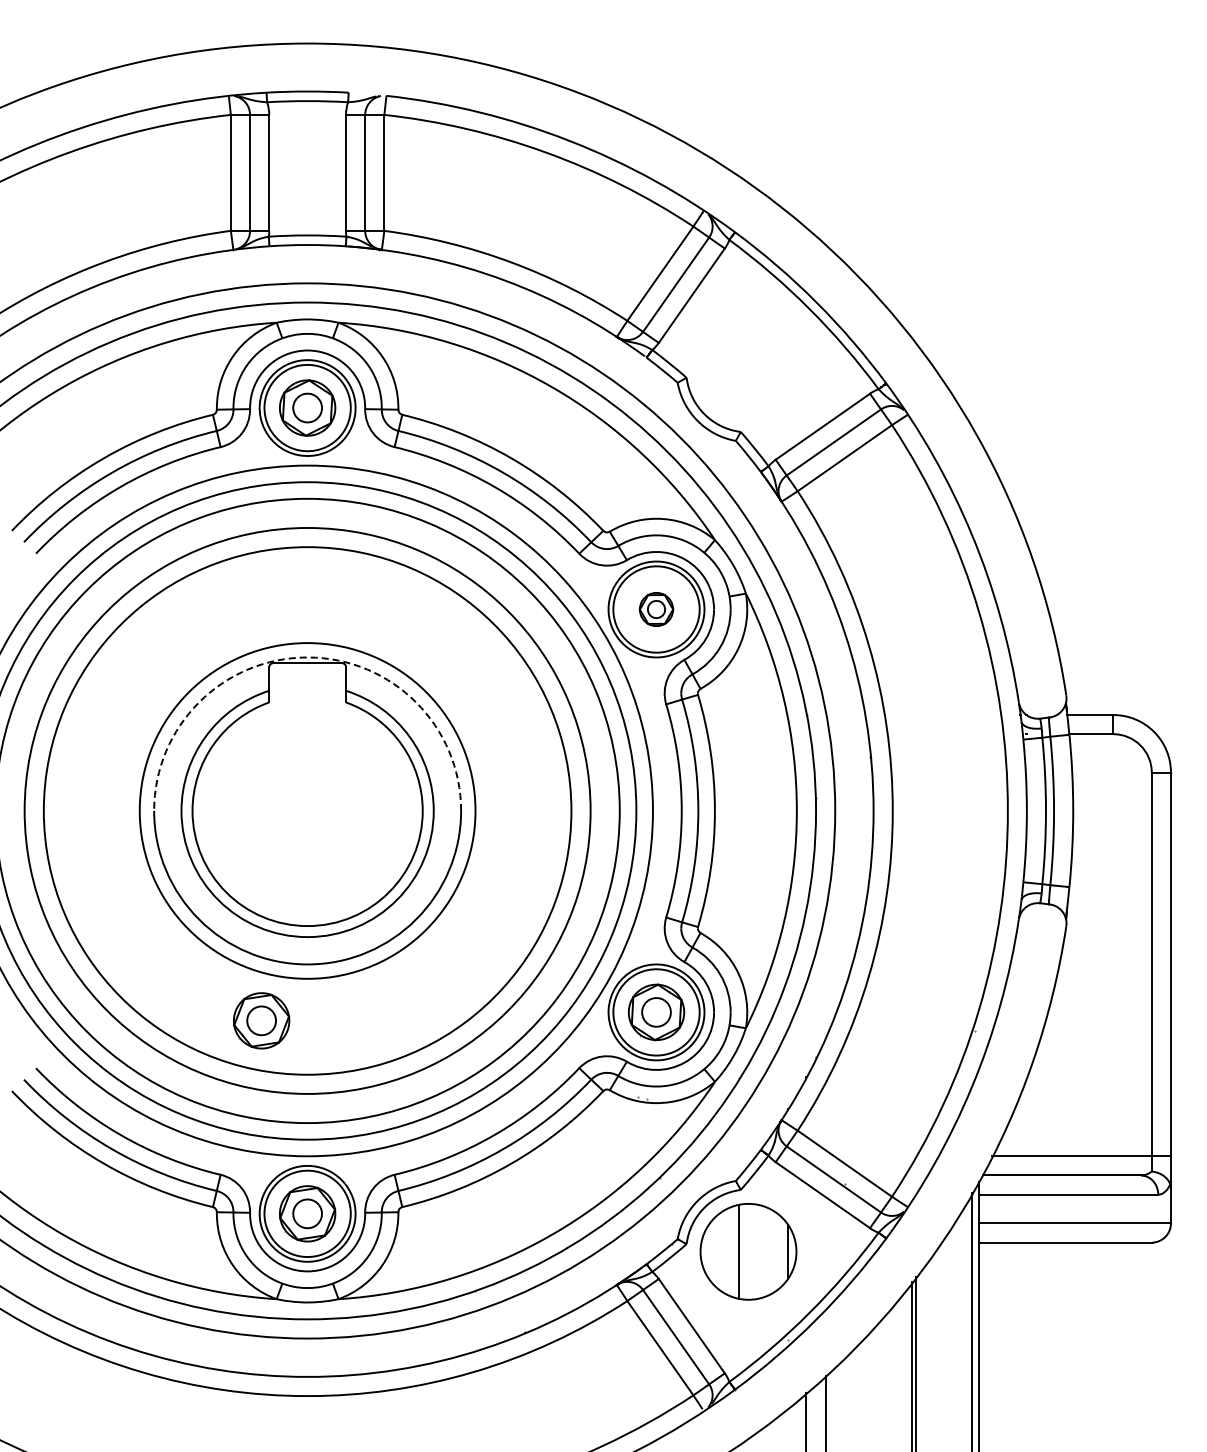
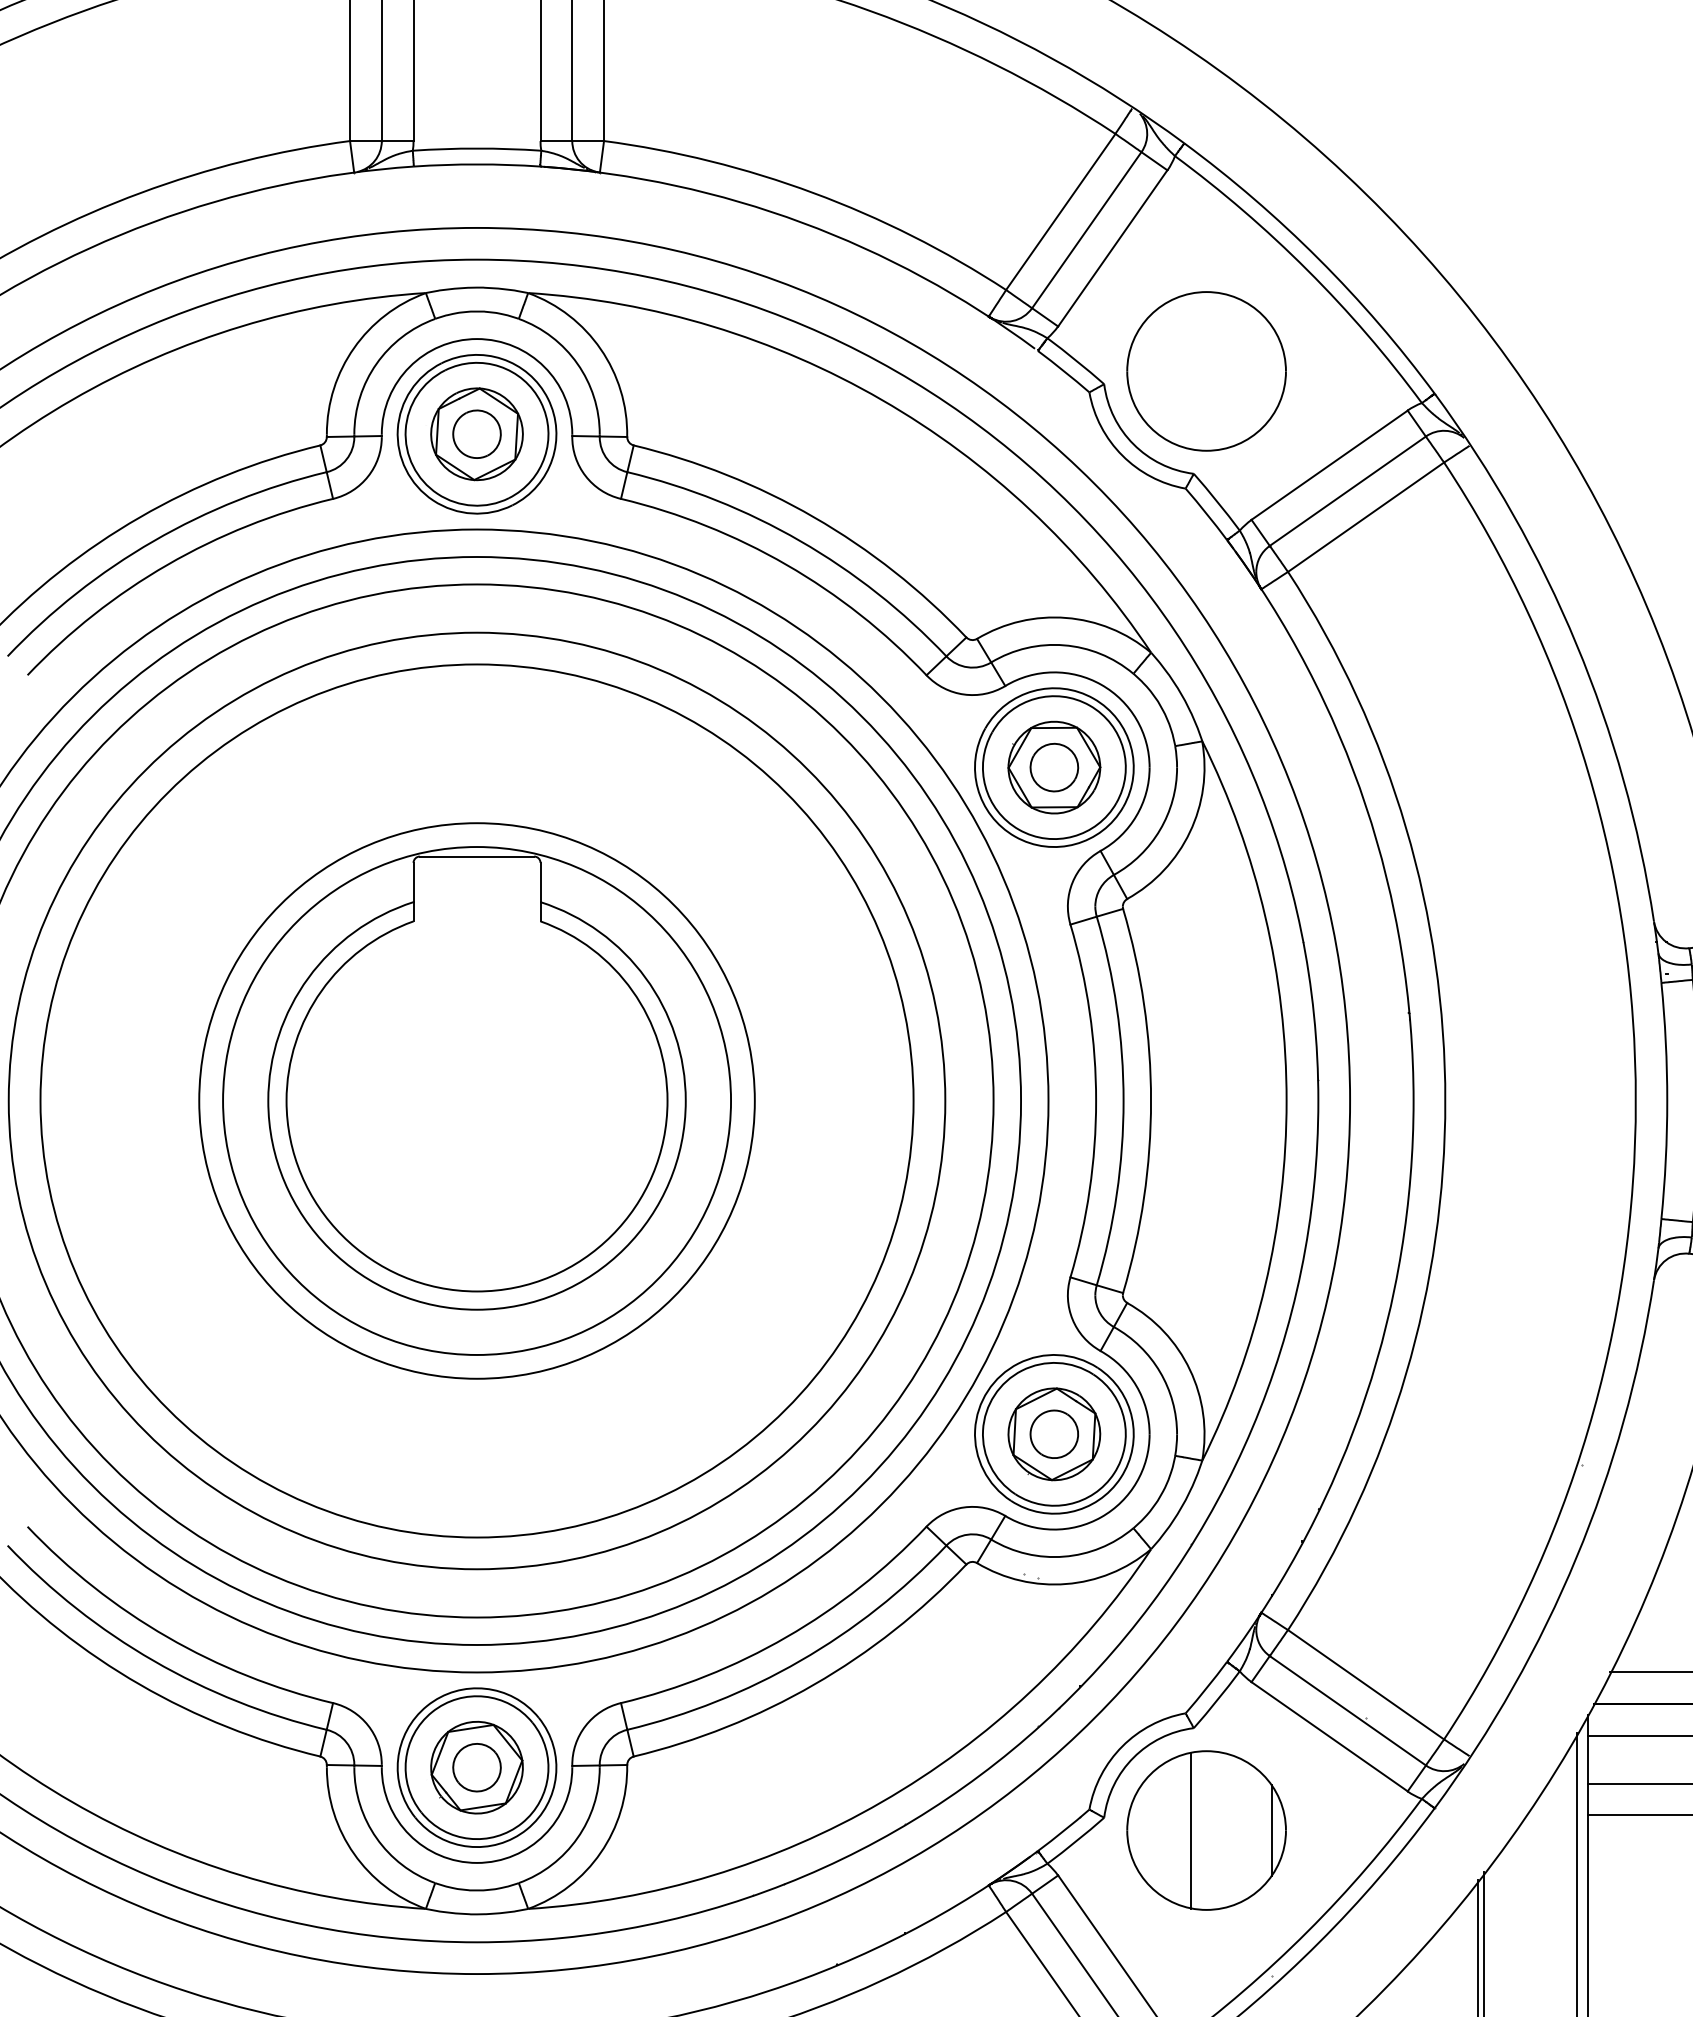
part: (748, 369) -> (1206, 370), added
part: (656, 609) -> (1054, 767), size x1.67
arc: (307, 657) -> (476, 847), dashed -> solid
part: (261, 1020) -> (400, 1447), removed

